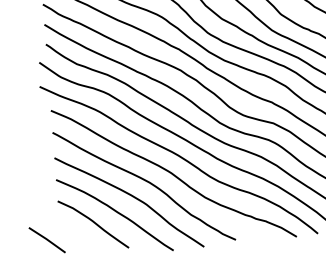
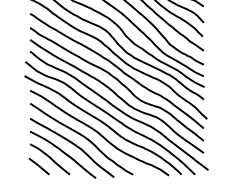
line: (45, 240) -> (38, 166), moved

